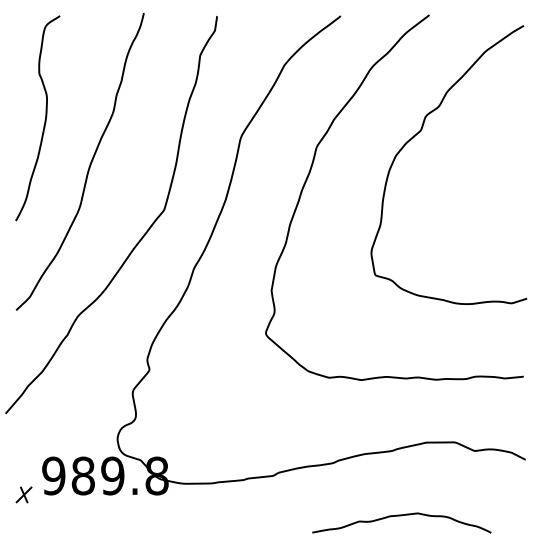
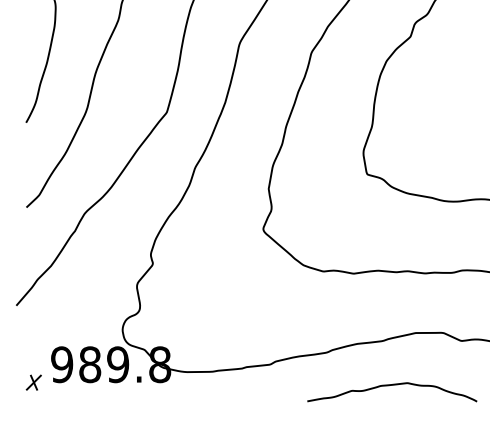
curve: (401, 516) -> (391, 386), moved

